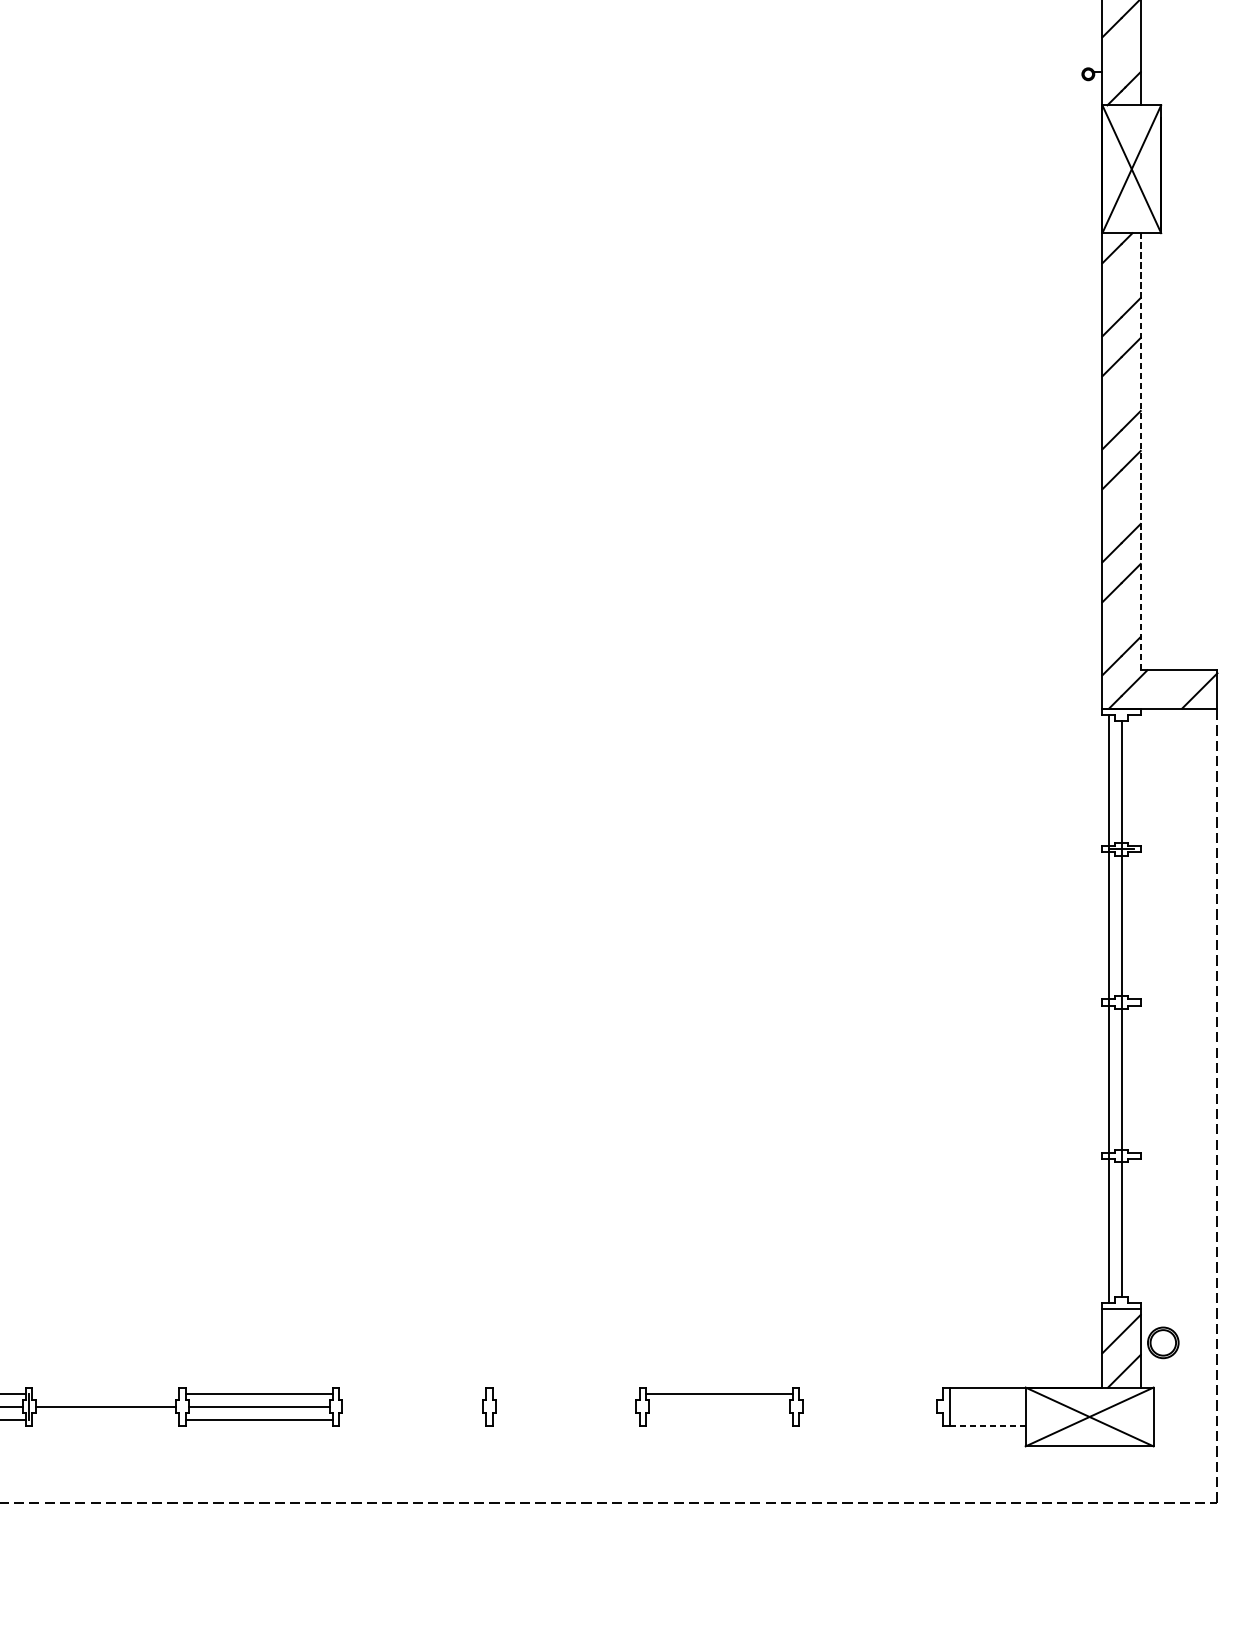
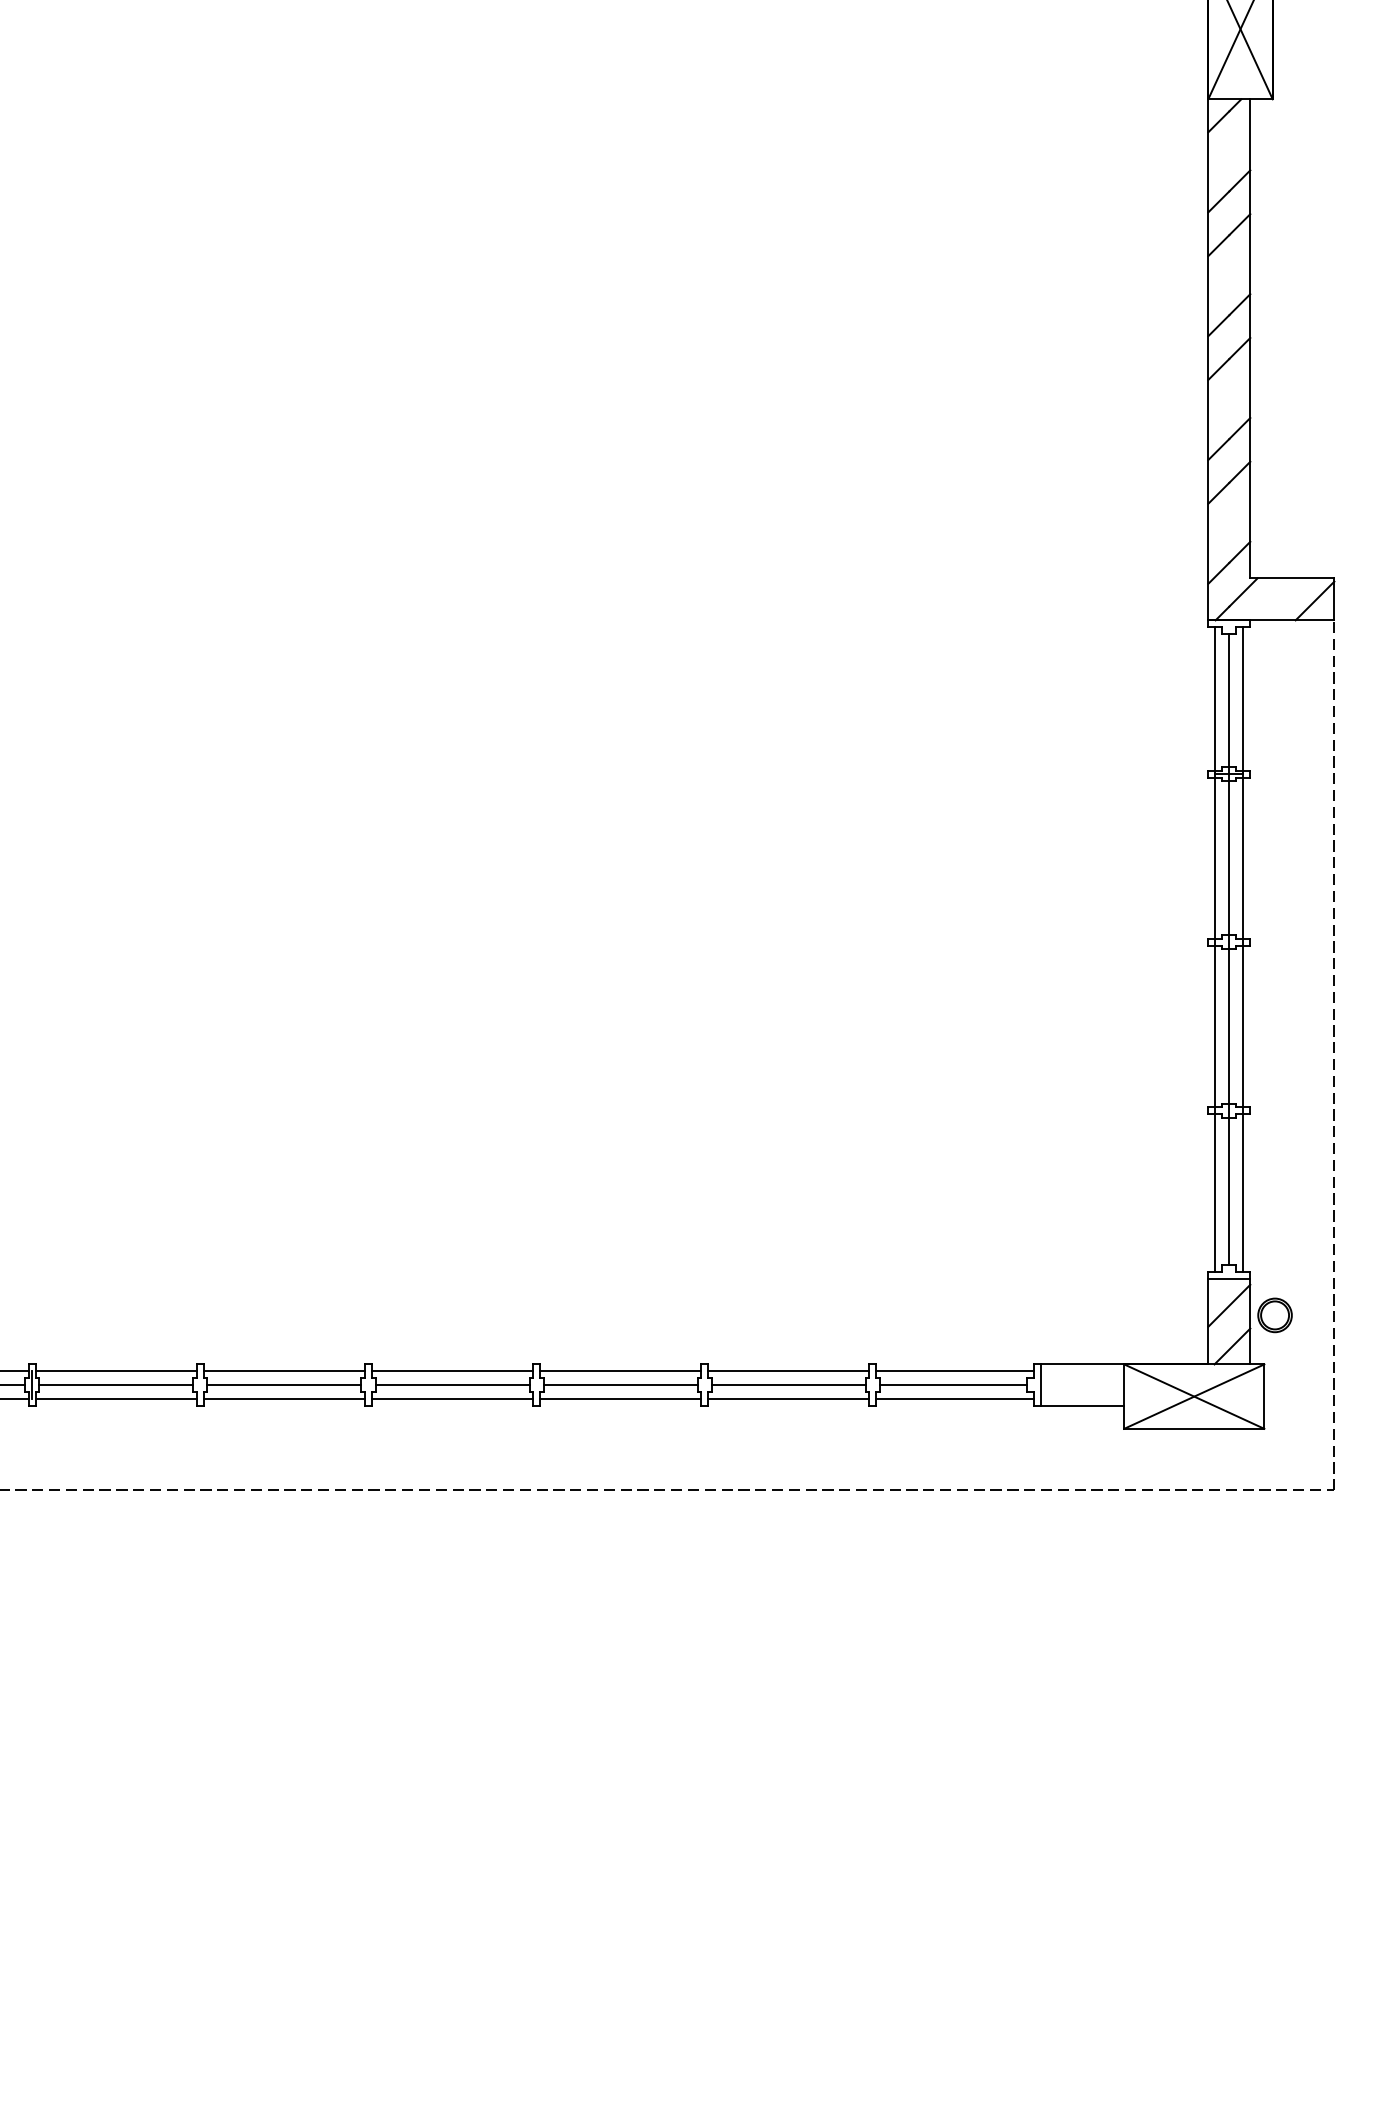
line: (1140, 451) -> (1250, 338), dashed -> solid
line: (1134, 1008) -> (1243, 949), added
line: (105, 1394) -> (115, 1371), added
line: (412, 1394) -> (452, 1371), added
line: (566, 1394) -> (620, 1371), added
line: (870, 1394) -> (954, 1371), added
line: (412, 1406) -> (452, 1385), added
line: (566, 1406) -> (620, 1385), added
line: (719, 1406) -> (788, 1385), added
line: (868, 1406) -> (952, 1385), added
line: (105, 1419) -> (115, 1399), added
line: (412, 1419) -> (452, 1399), added
line: (566, 1419) -> (620, 1399), added
line: (719, 1419) -> (788, 1399), added
line: (870, 1419) -> (954, 1399), added
line: (987, 1425) -> (1082, 1406), dashed -> solid

